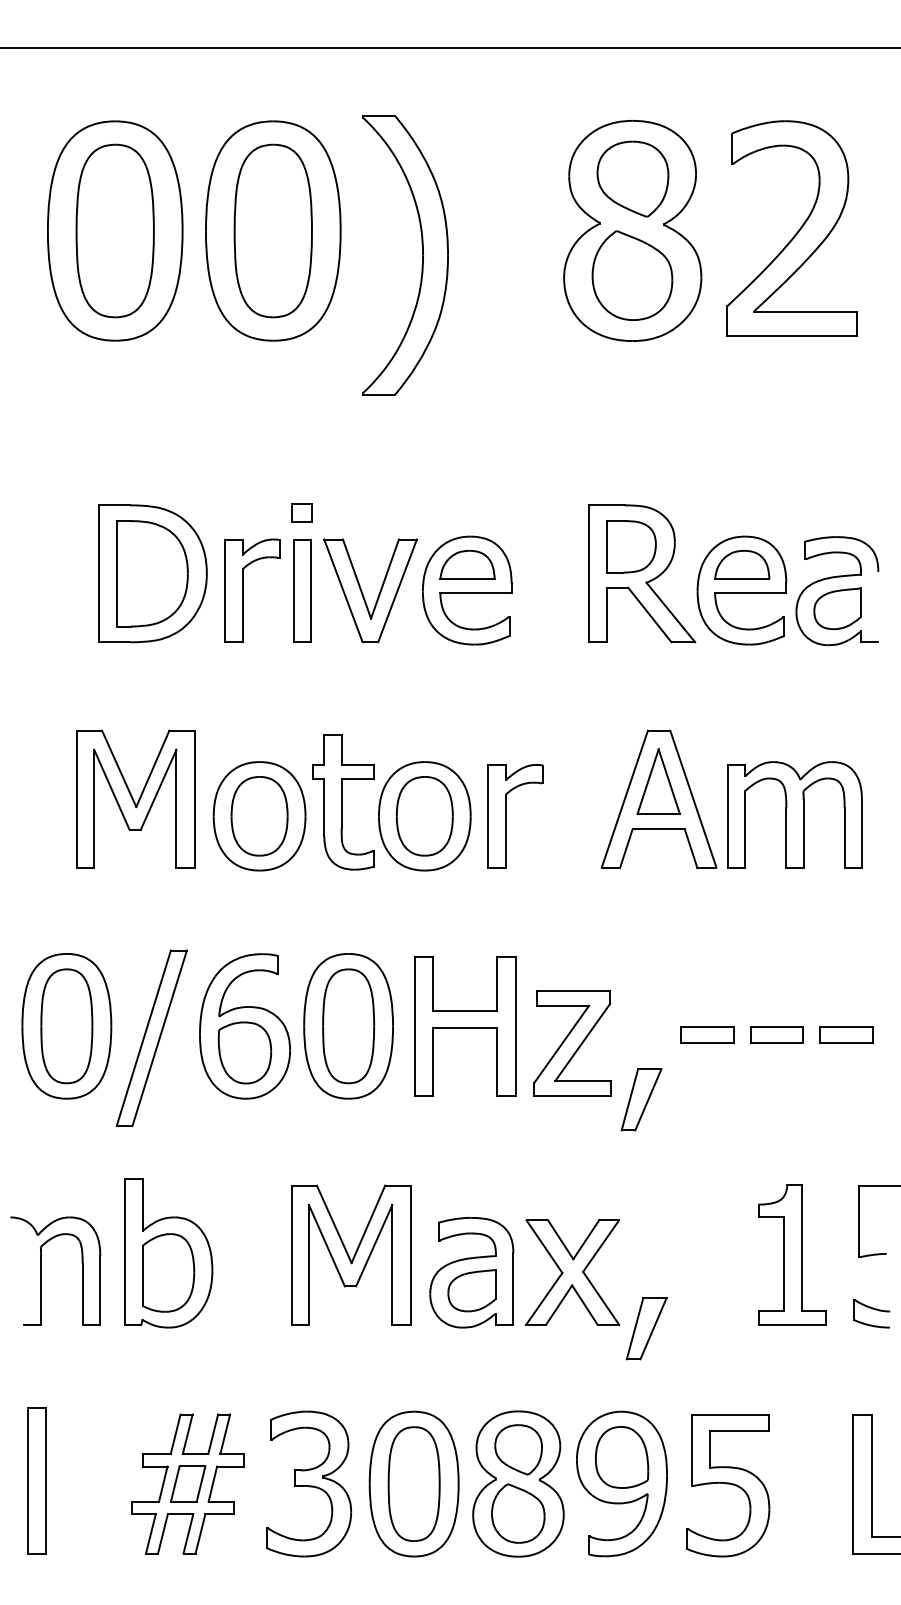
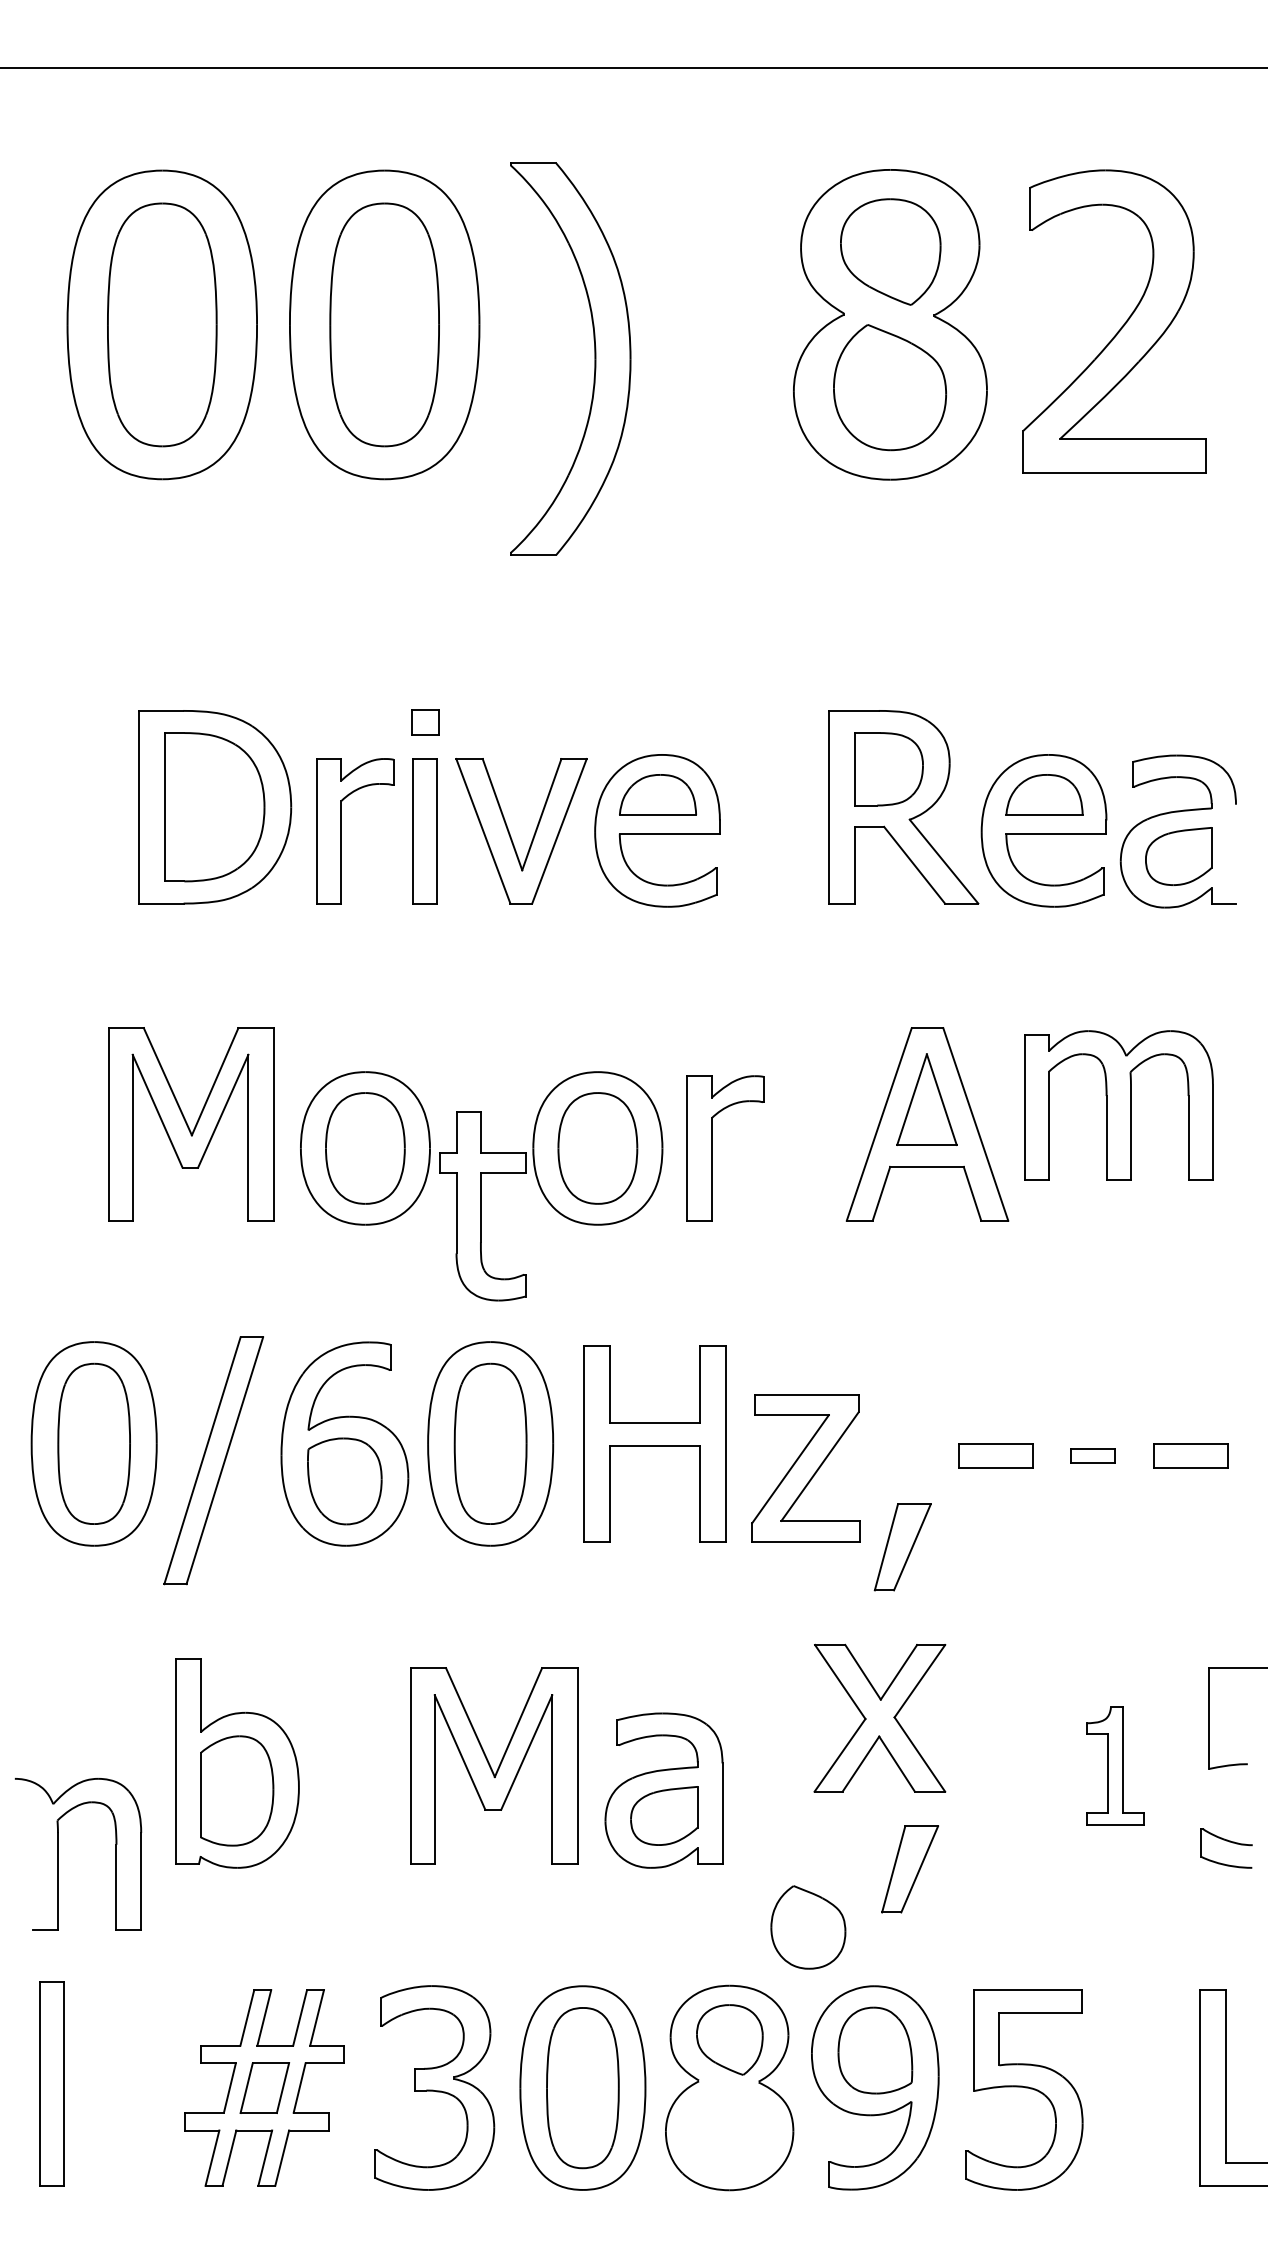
part: (342, 802) -> (482, 1206), moved
part: (794, 814) -> (1118, 1105), moved
part: (776, 1034) -> (1092, 1455), size x0.6
part: (792, 1254) -> (1115, 1765), size x0.6
part: (41, 1271) -> (58, 1854), moved
part: (572, 1271) -> (879, 1717), moved
part: (518, 1513) -> (808, 1927), moved

